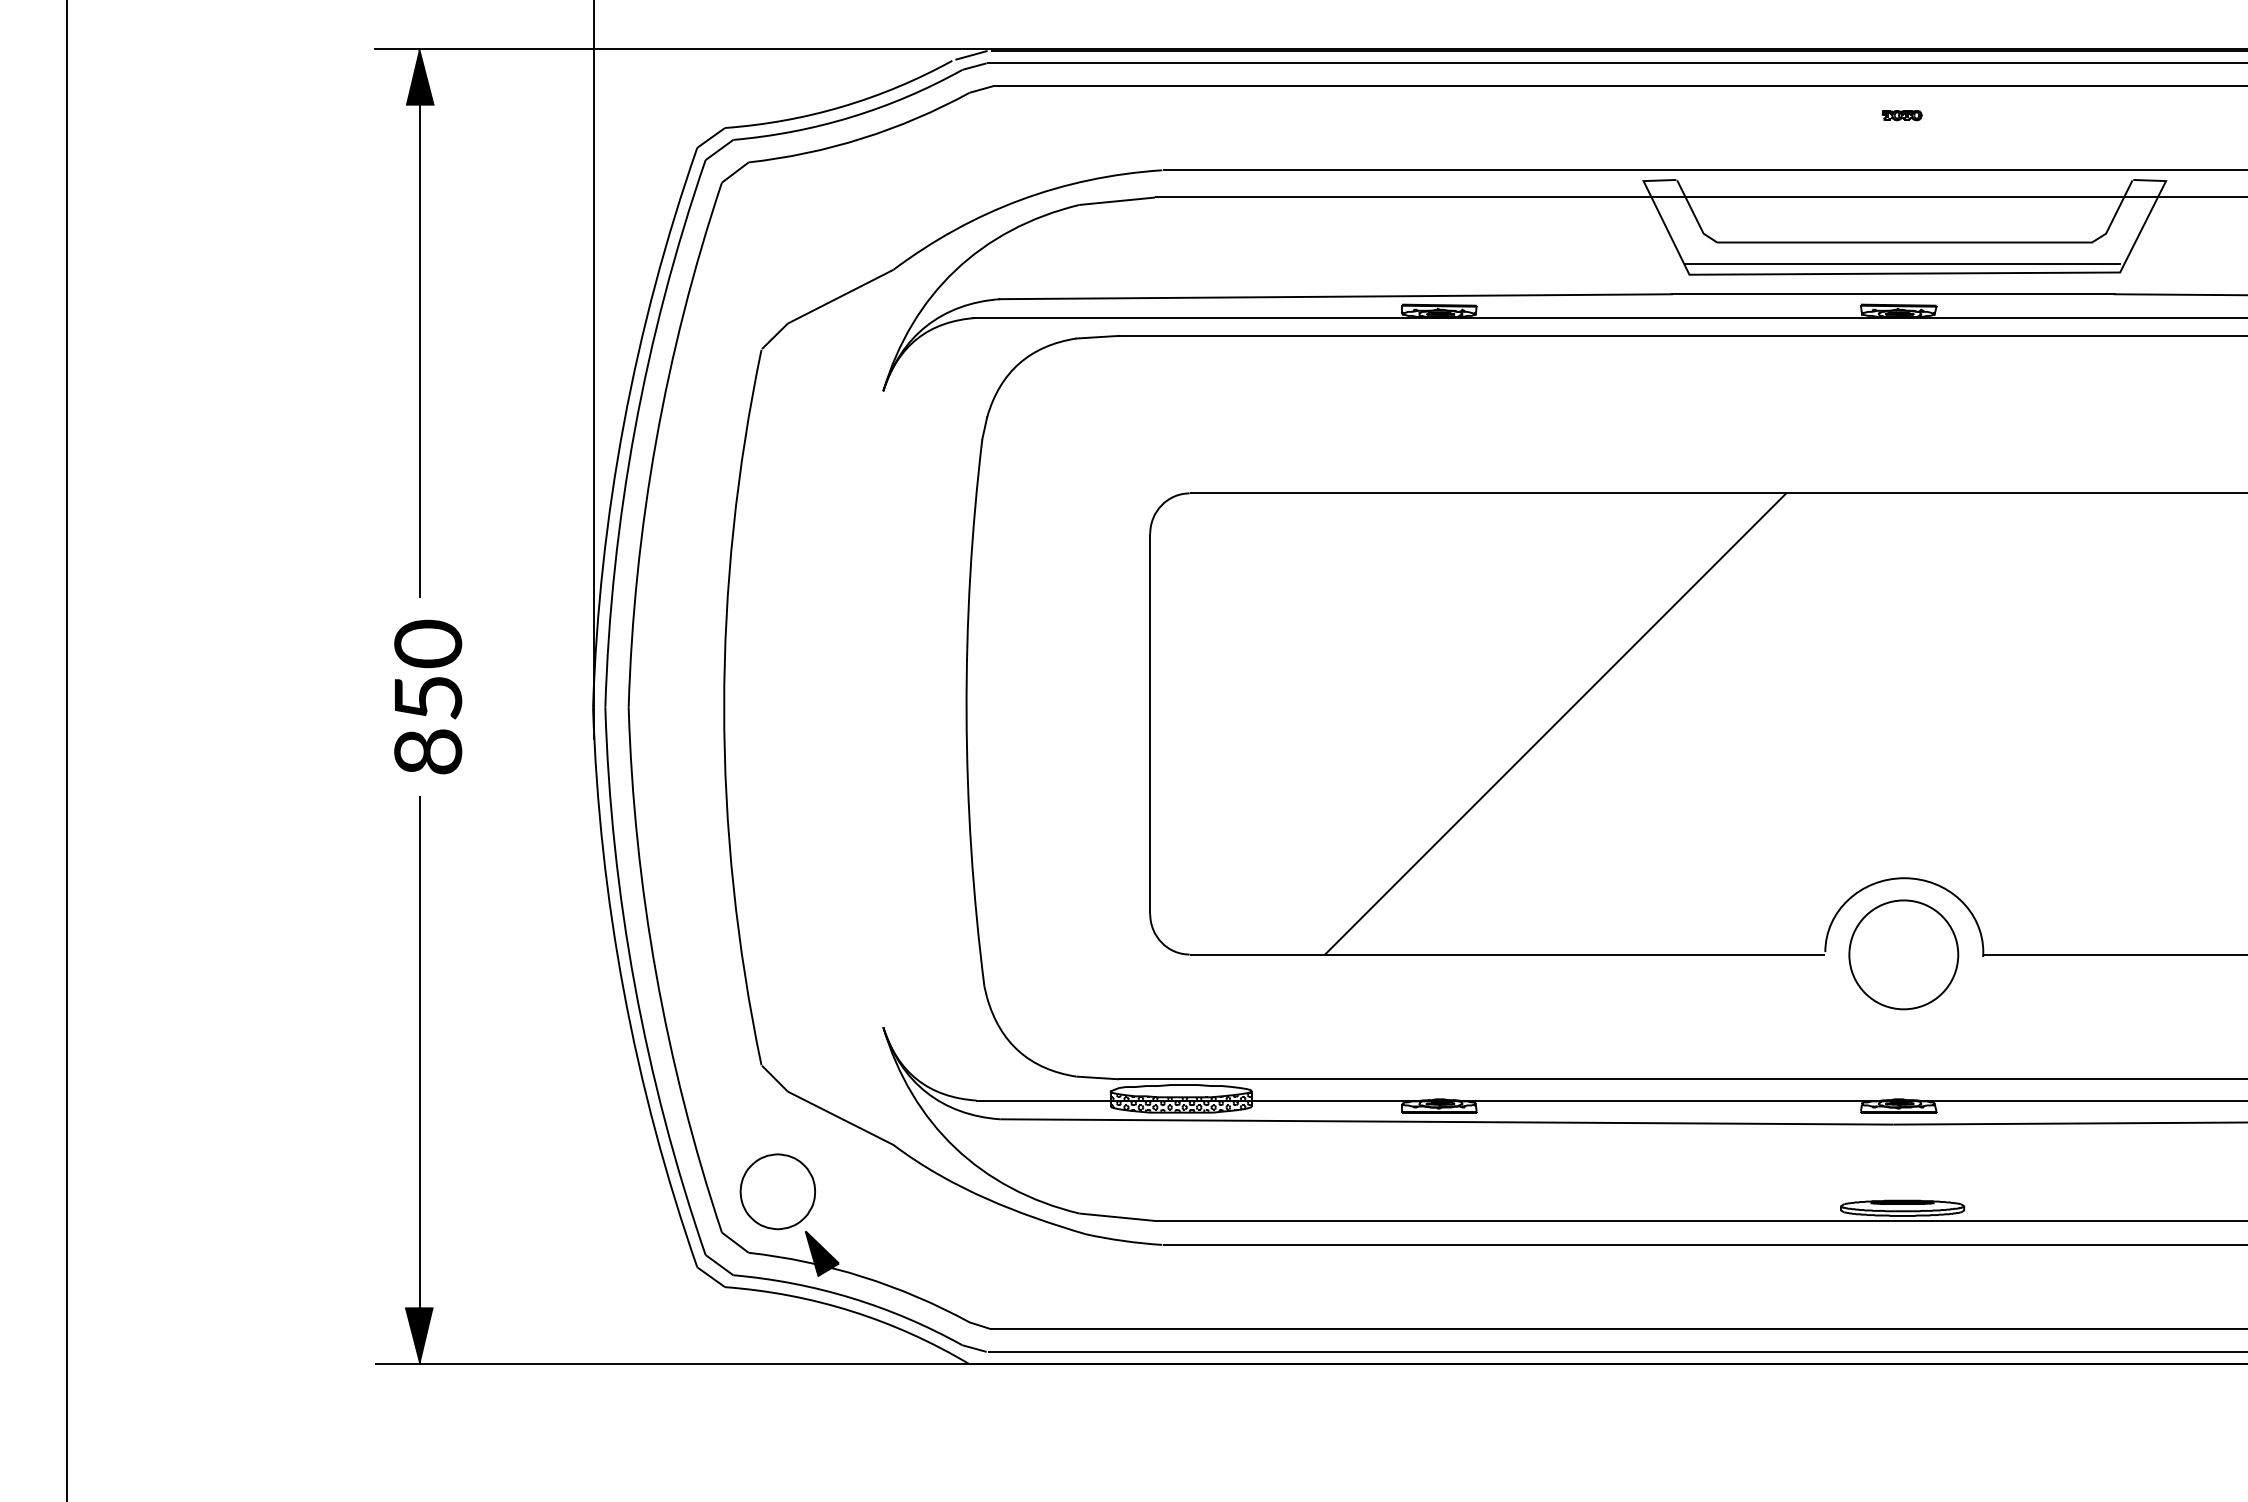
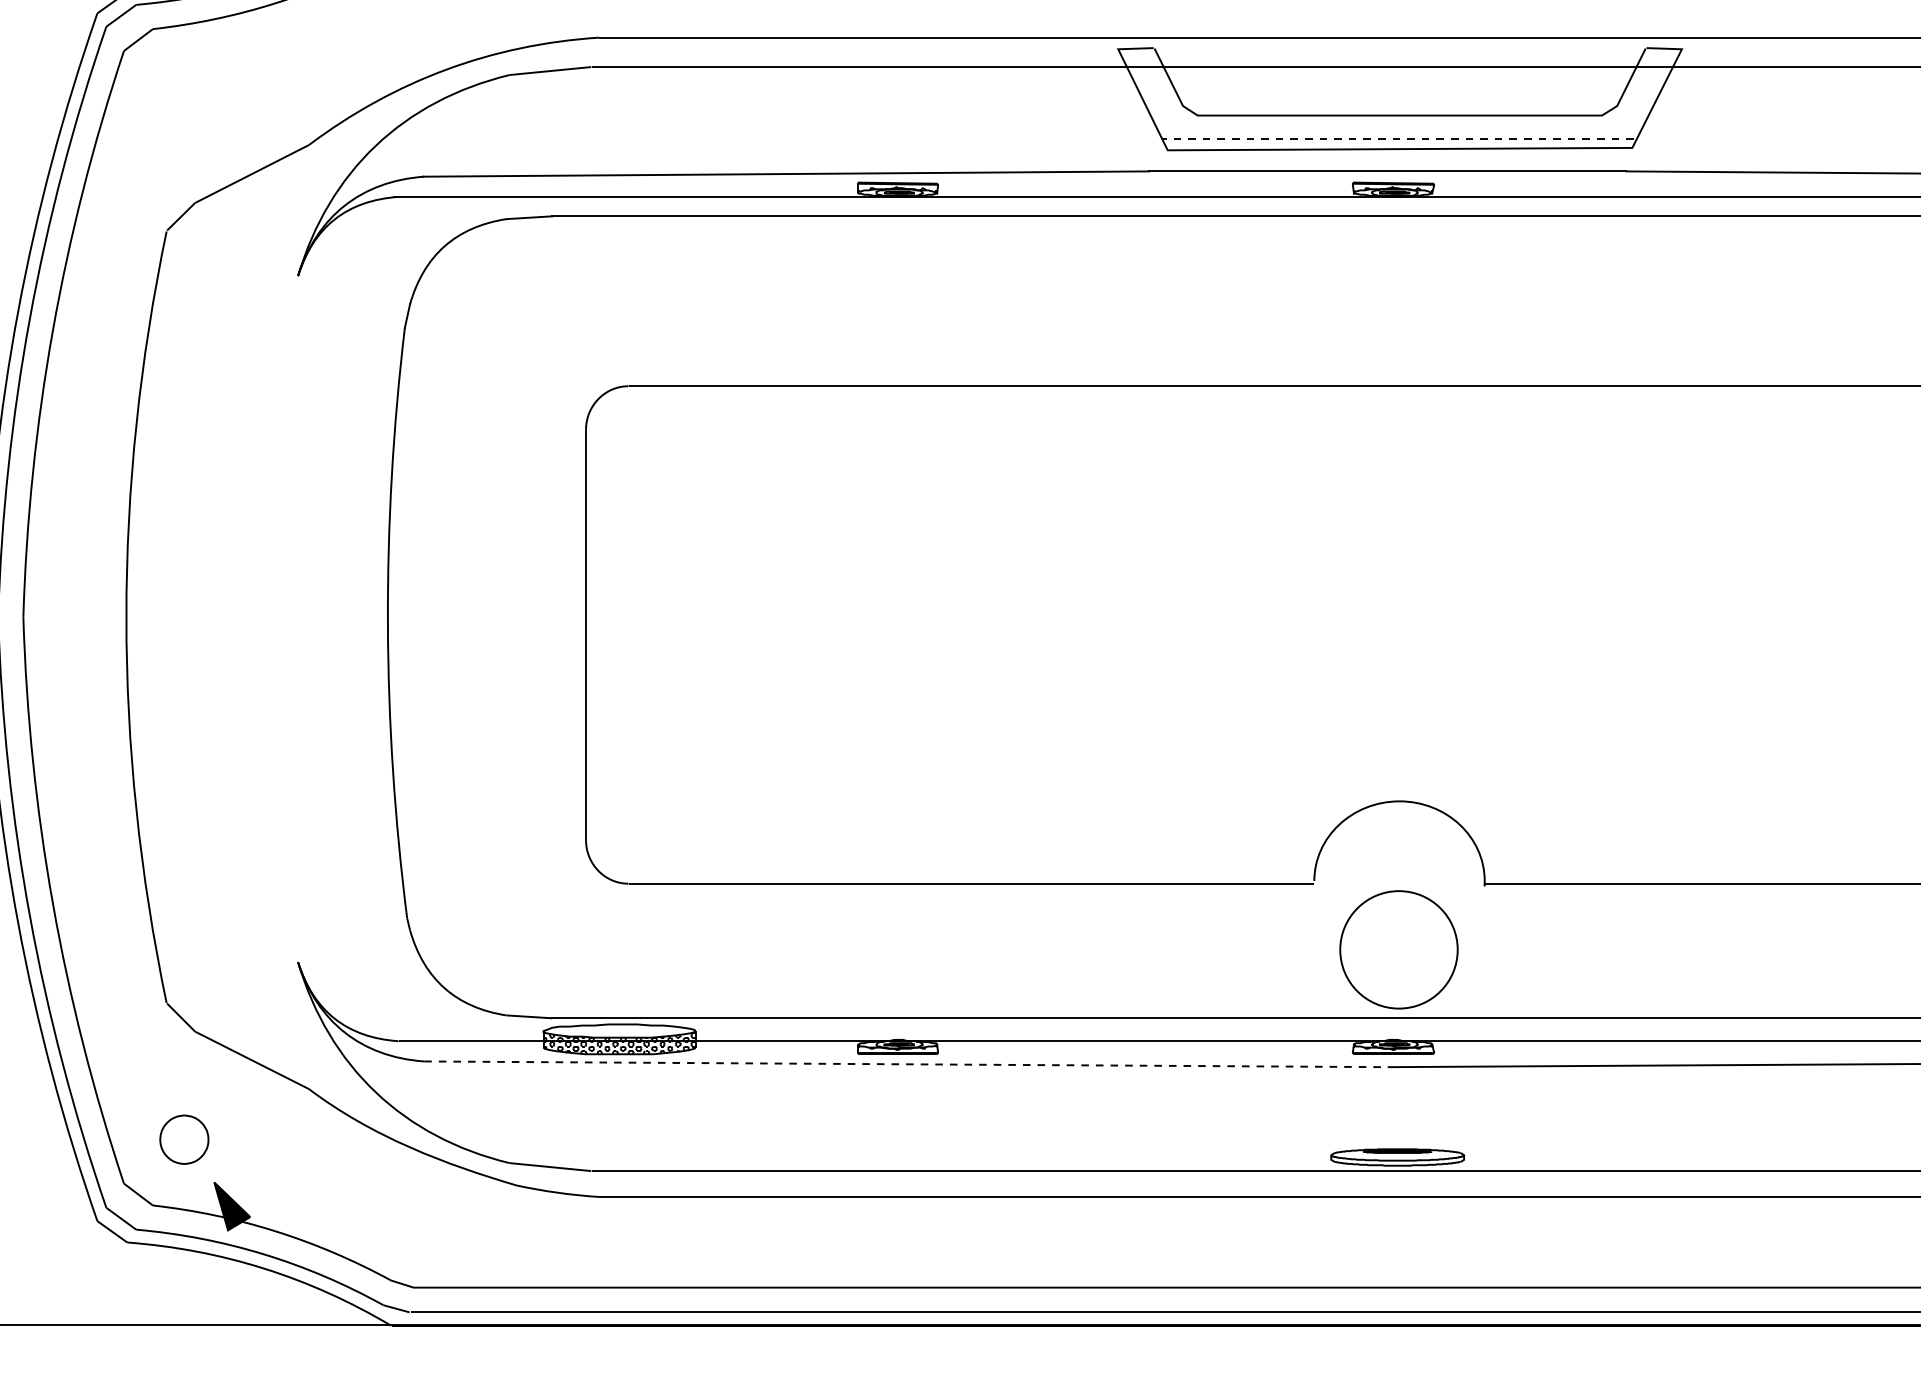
line: (1902, 264) -> (1397, 139), solid -> dashed
line: (1555, 723) -> (1023, 634), removed
part: (1903, 954) -> (1398, 949), moved
line: (1446, 1121) -> (905, 1063), solid -> dashed
part: (777, 1191) -> (183, 1139), size x0.6

